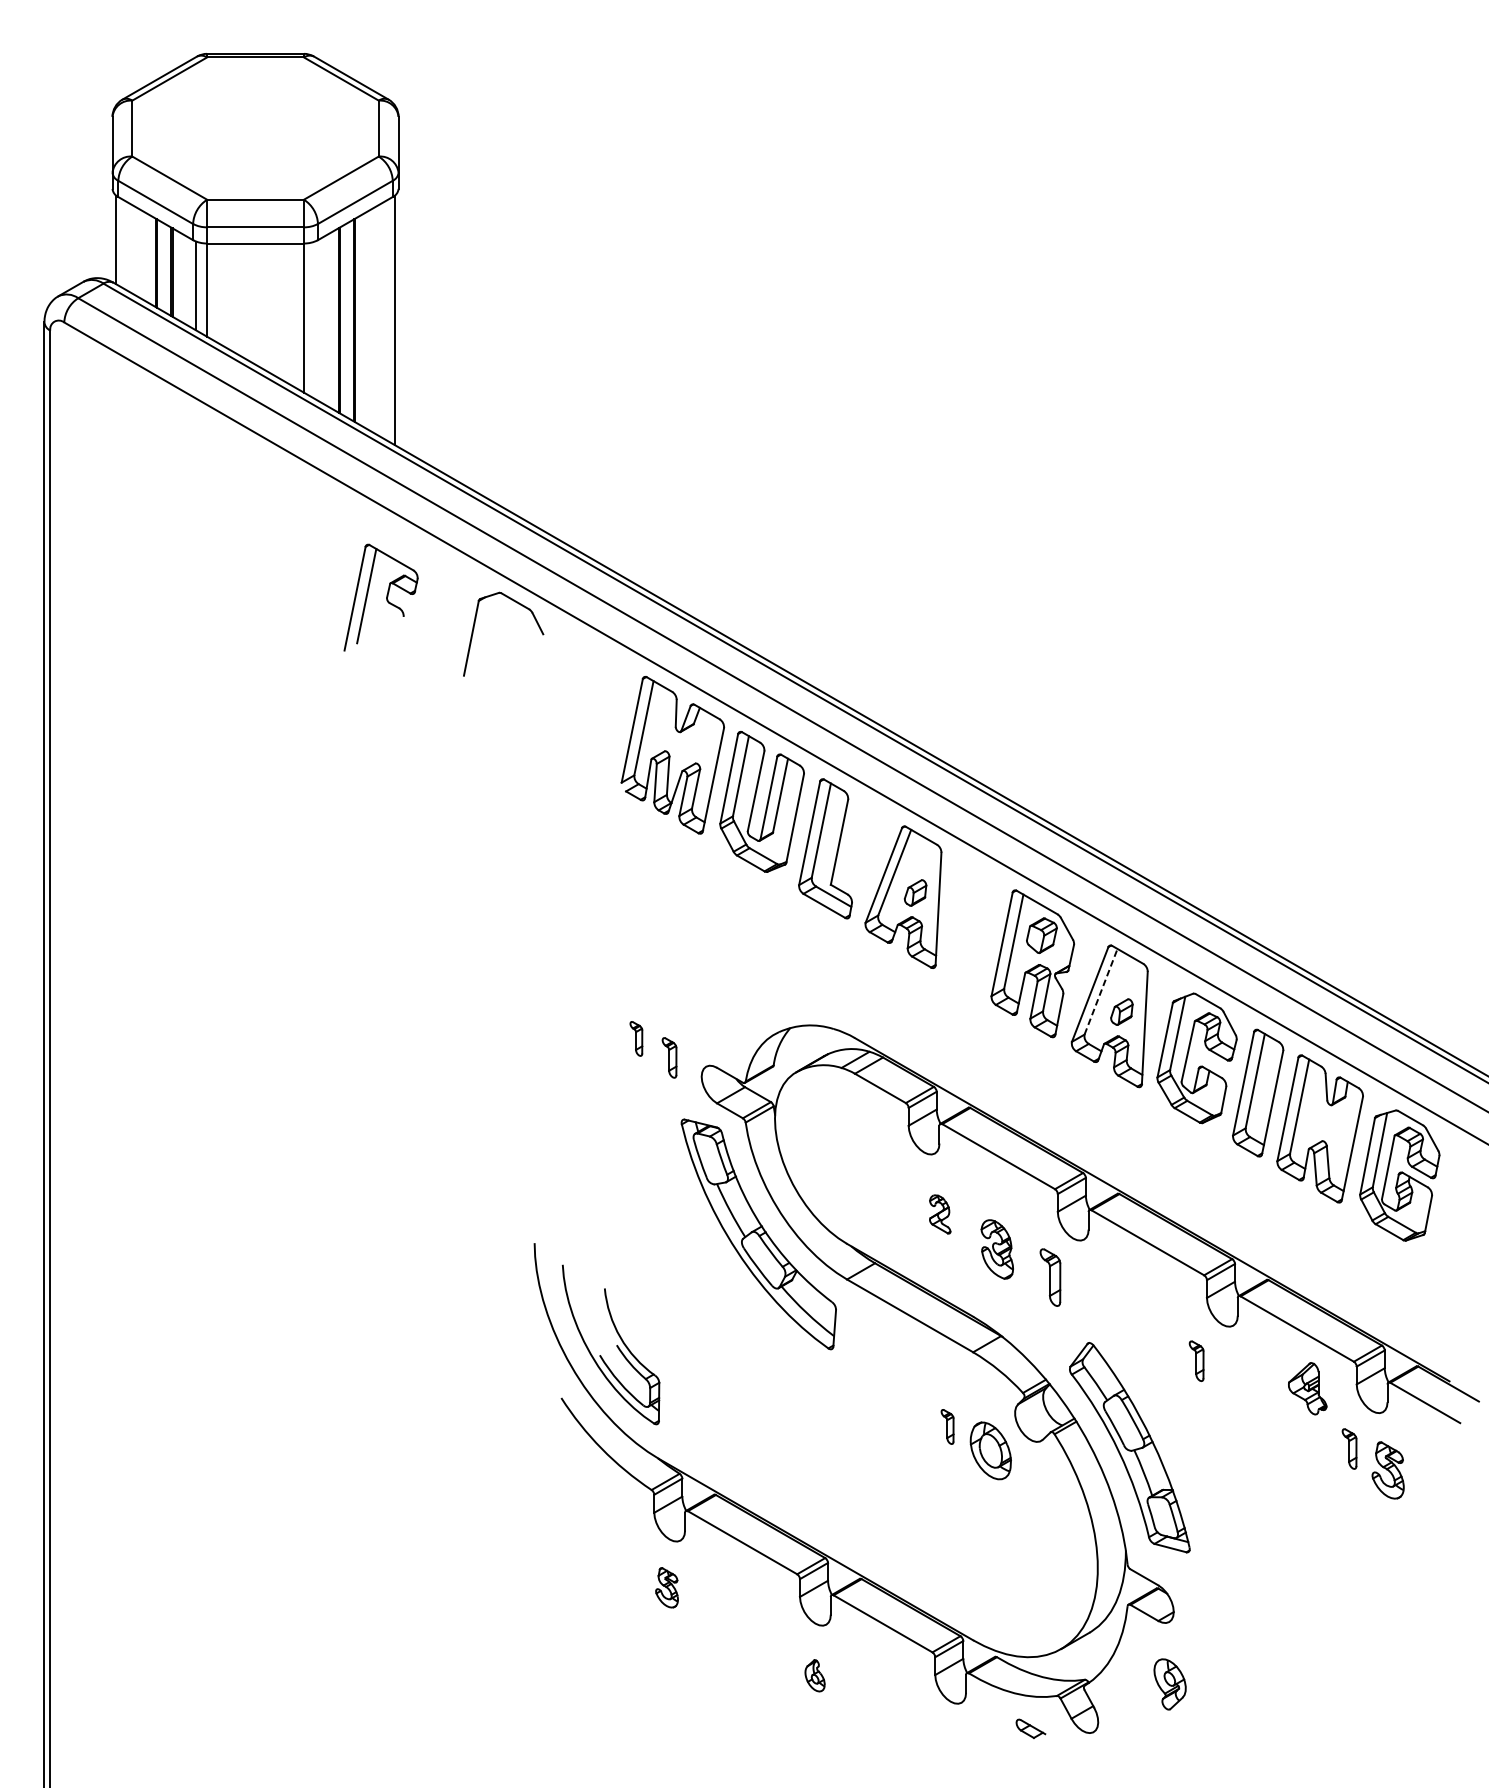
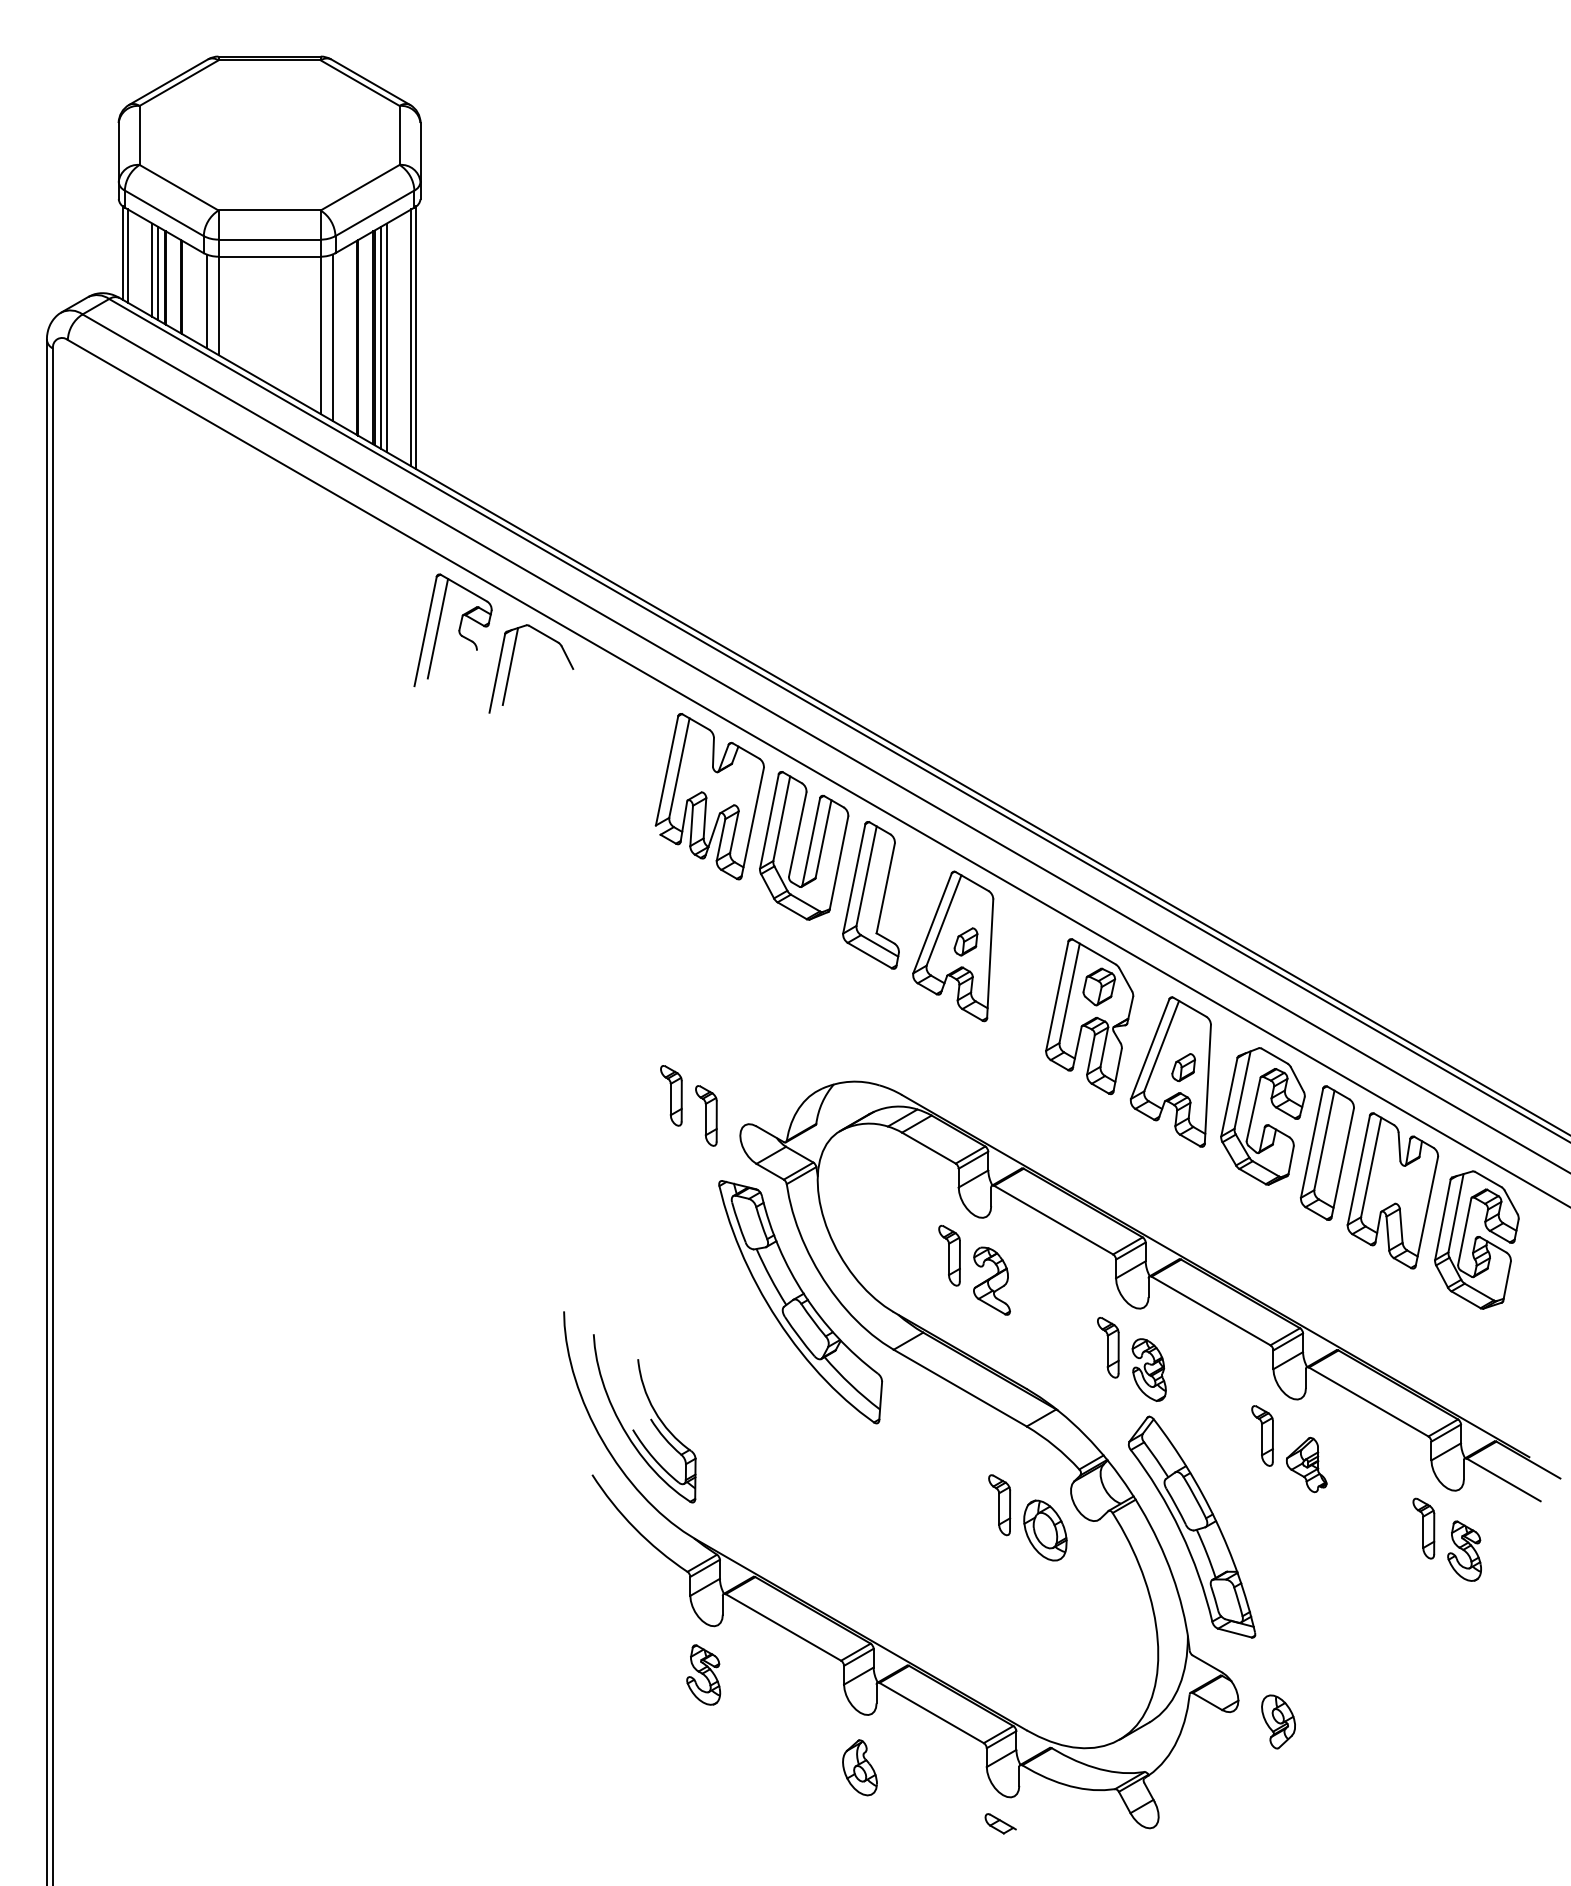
line: (120, 242) -> (127, 255), added
line: (144, 255) -> (152, 269), added
line: (150, 259) -> (158, 273), added
line: (315, 320) -> (332, 337), added
line: (360, 320) -> (380, 337), added
line: (366, 320) -> (386, 337), added
line: (390, 320) -> (411, 337), added
part: (380, 597) -> (452, 630), moved
line: (483, 631) -> (510, 666), added
line: (1100, 991) -> (1161, 1045), dashed -> solid
part: (636, 1038) -> (671, 1095), size x1.67
part: (669, 1057) -> (706, 1115), size x1.43
part: (899, 1190) -> (949, 1255), added
part: (939, 1213) -> (991, 1280), size x1.67
part: (996, 1248) -> (1148, 1369), moved
part: (1196, 1360) -> (1262, 1435), size x1.43
part: (1307, 1388) -> (1306, 1464), moved
part: (947, 1427) -> (999, 1505), size x1.67
part: (1349, 1448) -> (1423, 1528), size x1.43
part: (666, 1587) -> (703, 1674), size x1.43
part: (814, 1675) -> (859, 1767), size x1.67
part: (1170, 1683) -> (1278, 1721), moved
part: (1030, 1728) -> (1000, 1823), moved

